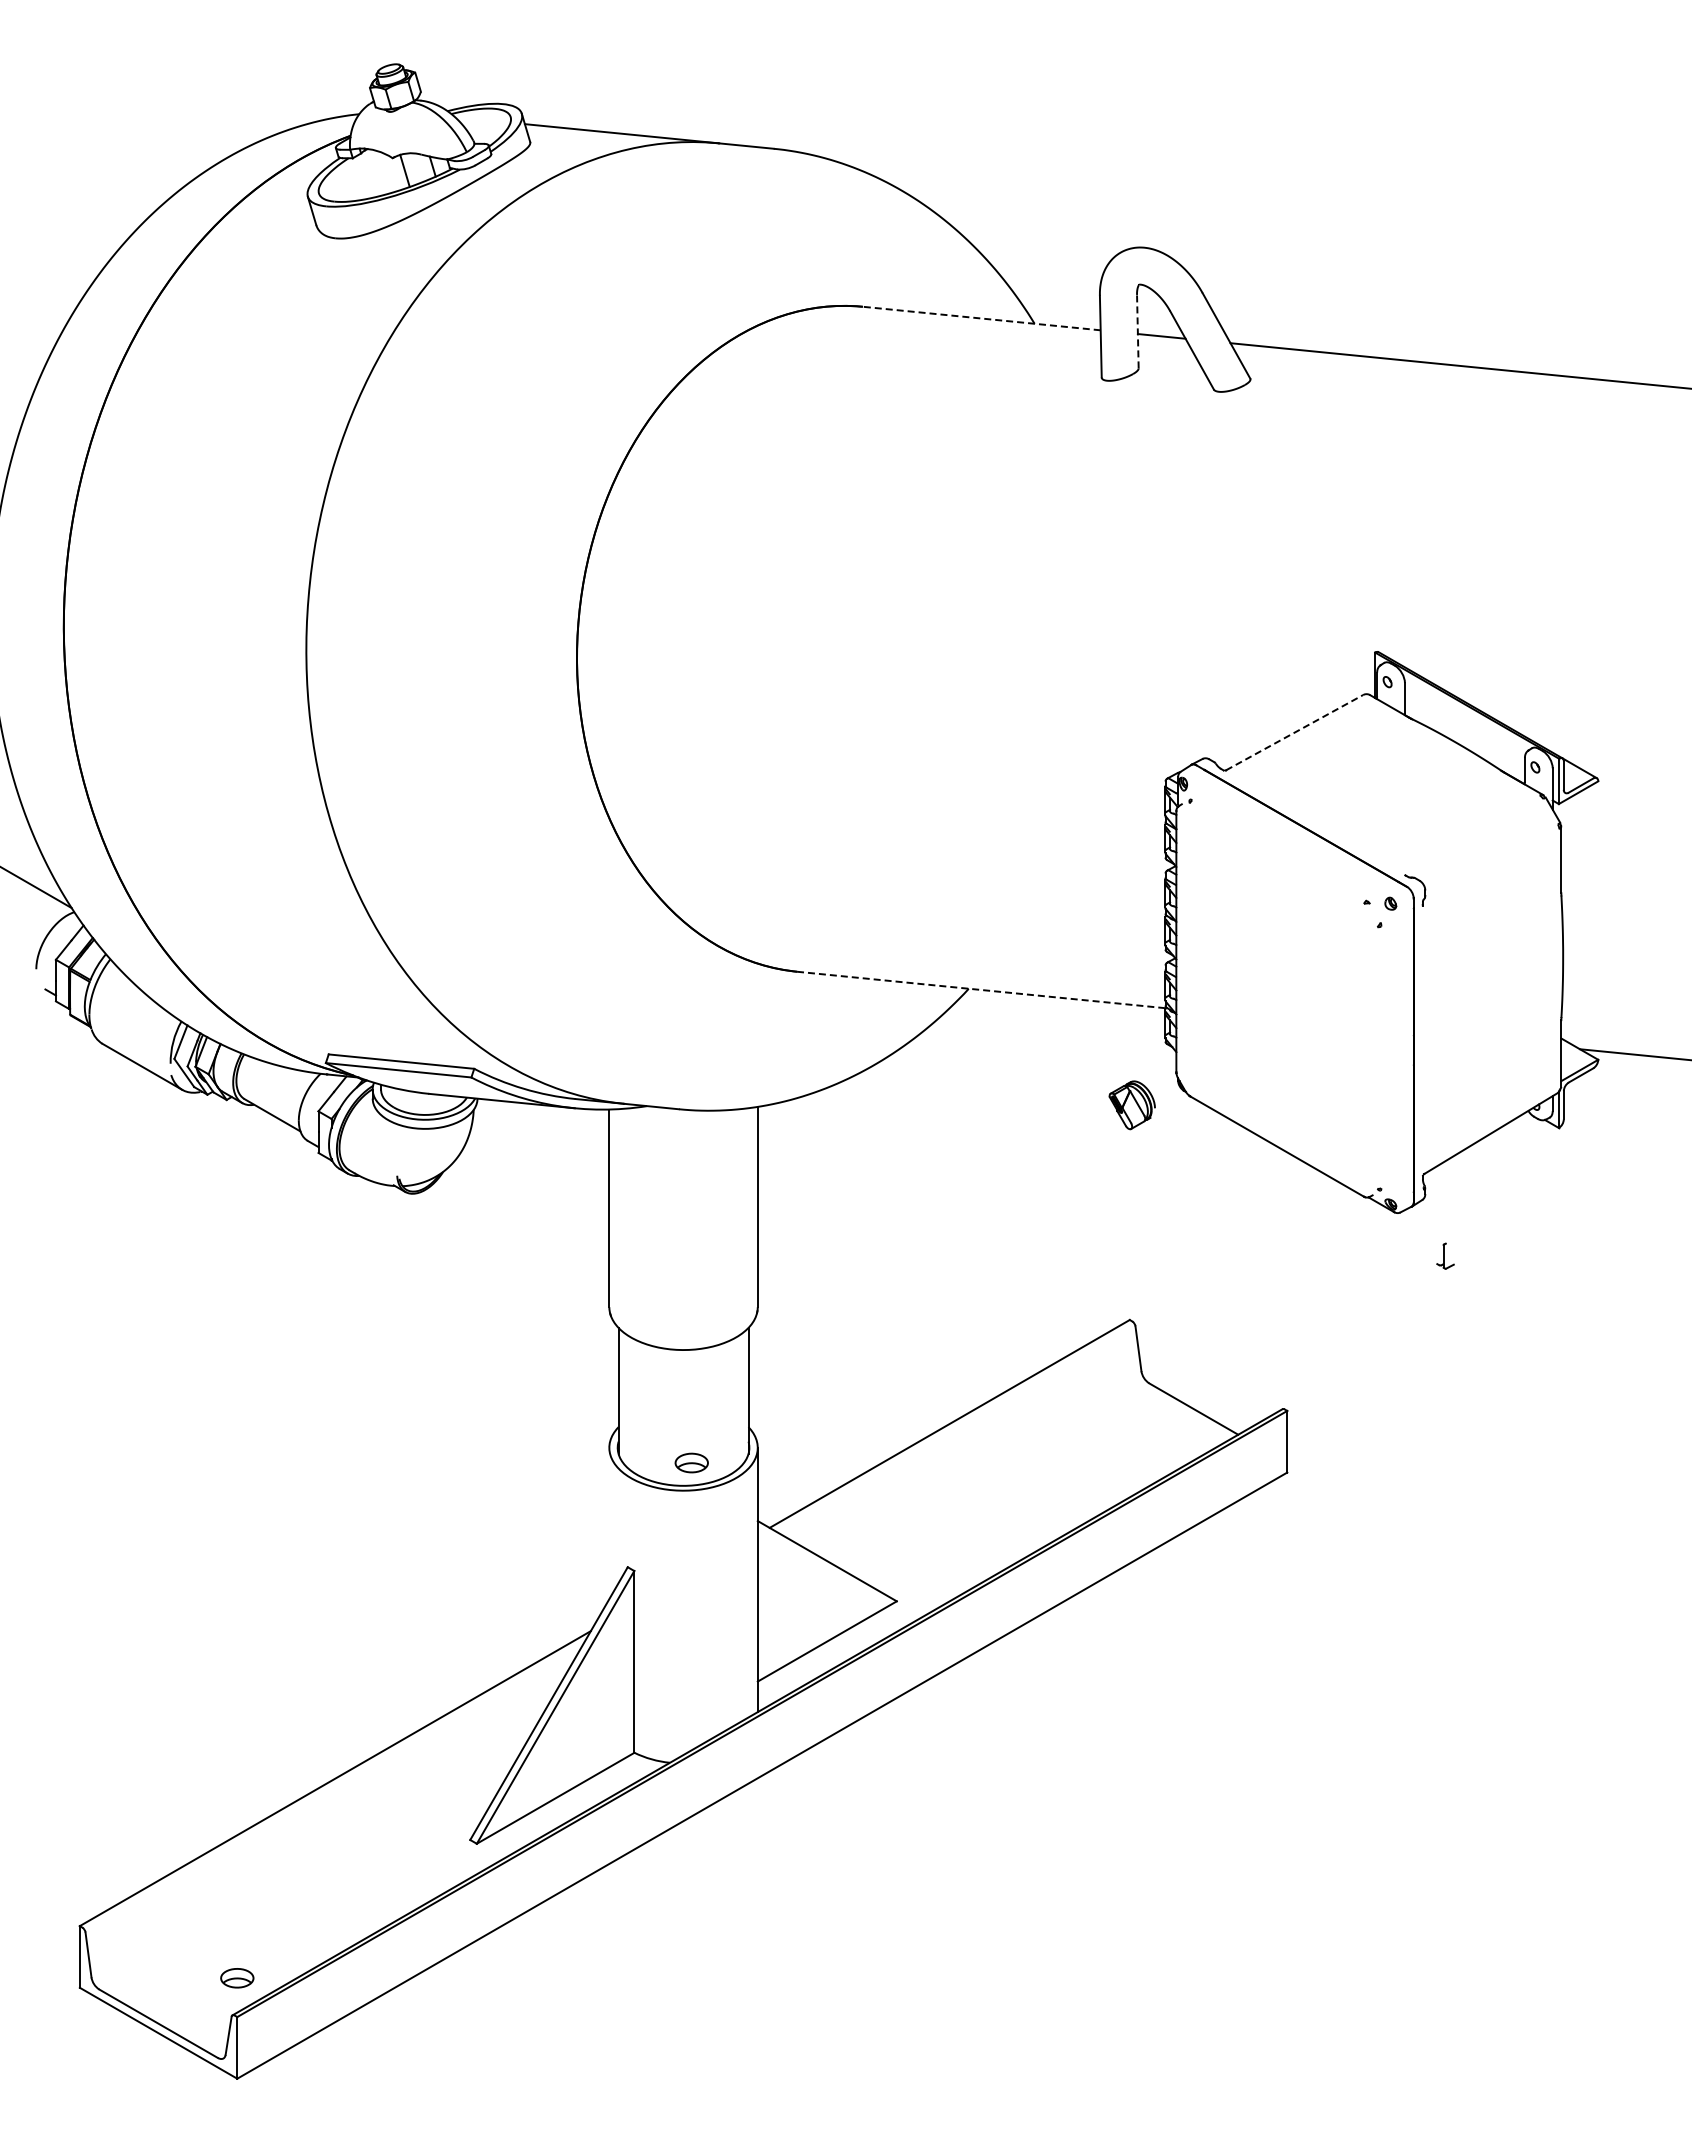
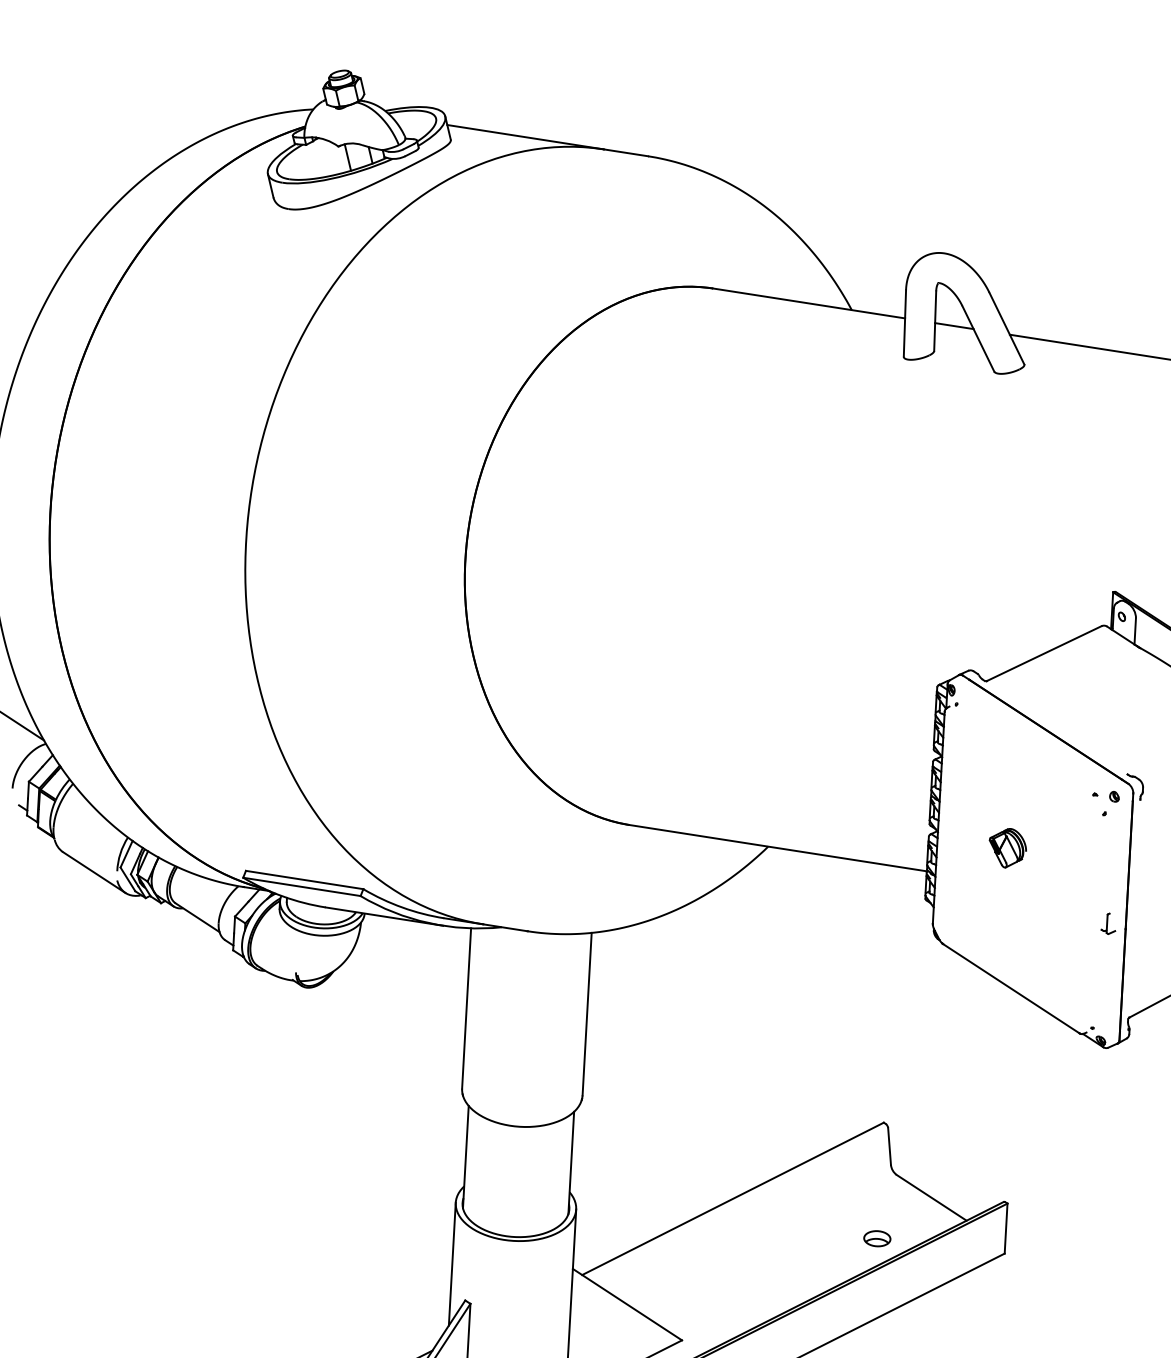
line: (981, 318) -> (808, 303), dashed -> solid
line: (1137, 331) -> (934, 321), dashed -> solid
line: (1295, 732) -> (1044, 653), dashed -> solid
line: (981, 990) -> (778, 848), dashed -> solid
part: (1131, 1105) -> (1007, 848), moved
part: (1445, 1255) -> (1108, 923), moved
part: (691, 1462) -> (877, 1238), moved
line: (609, 1523) -> (452, 1264), added

